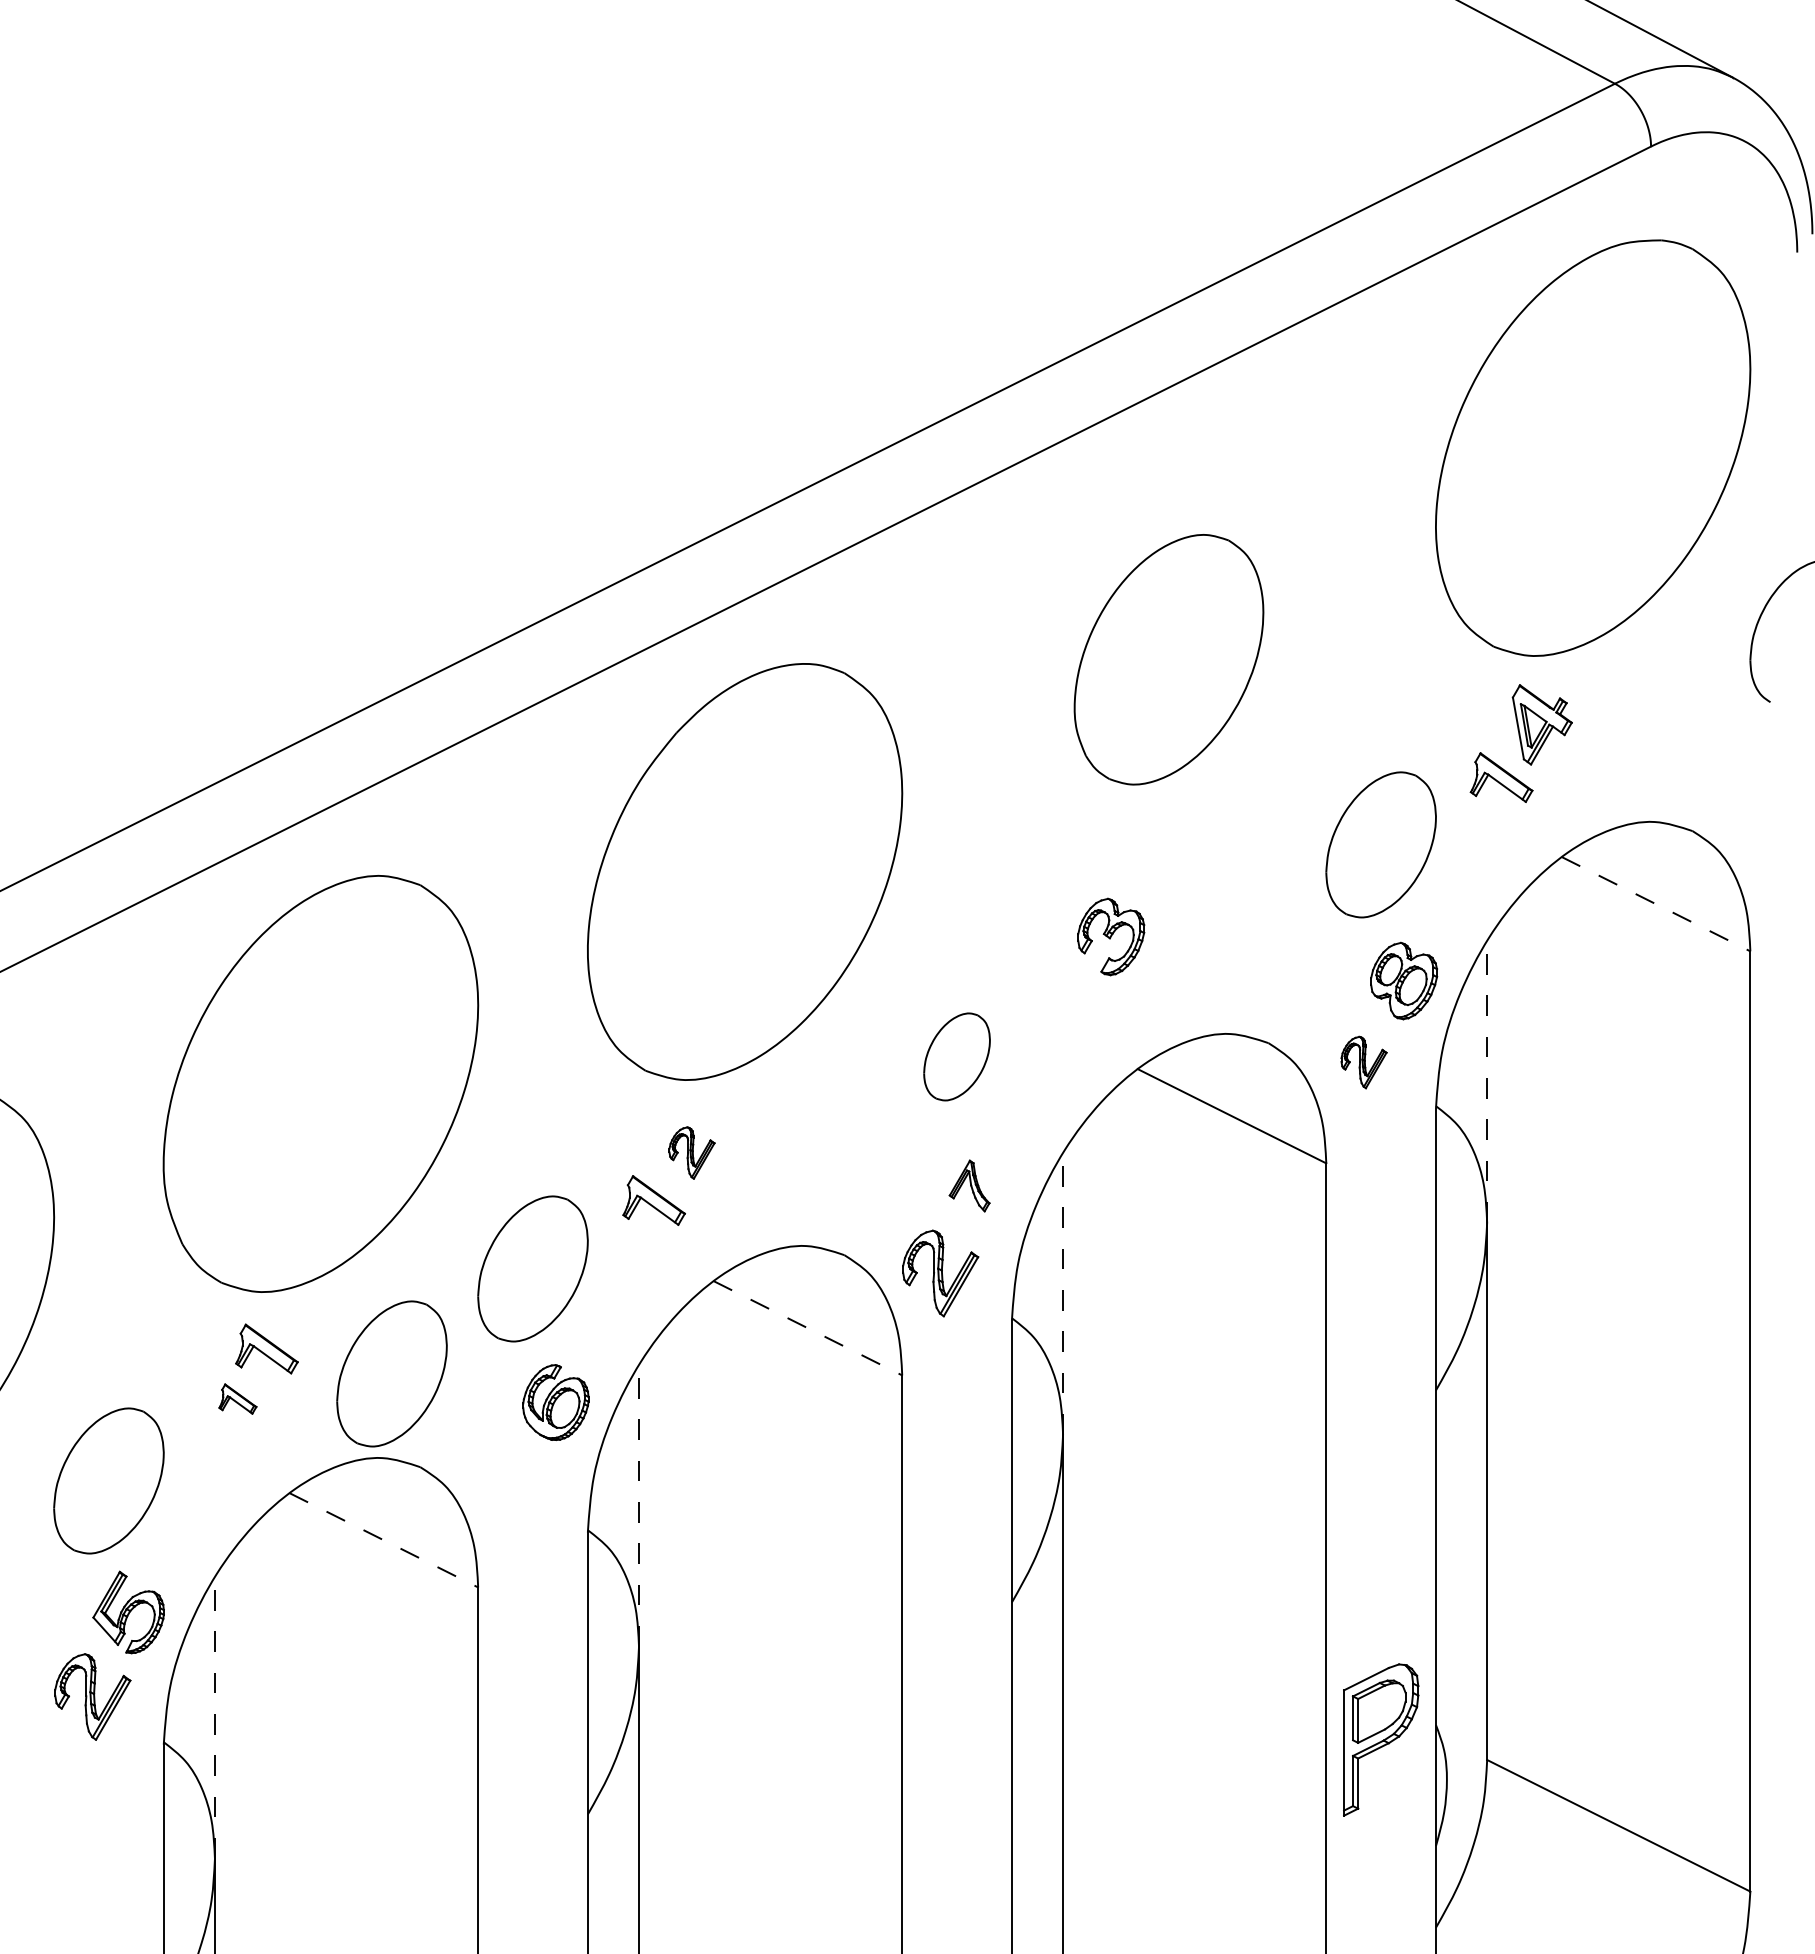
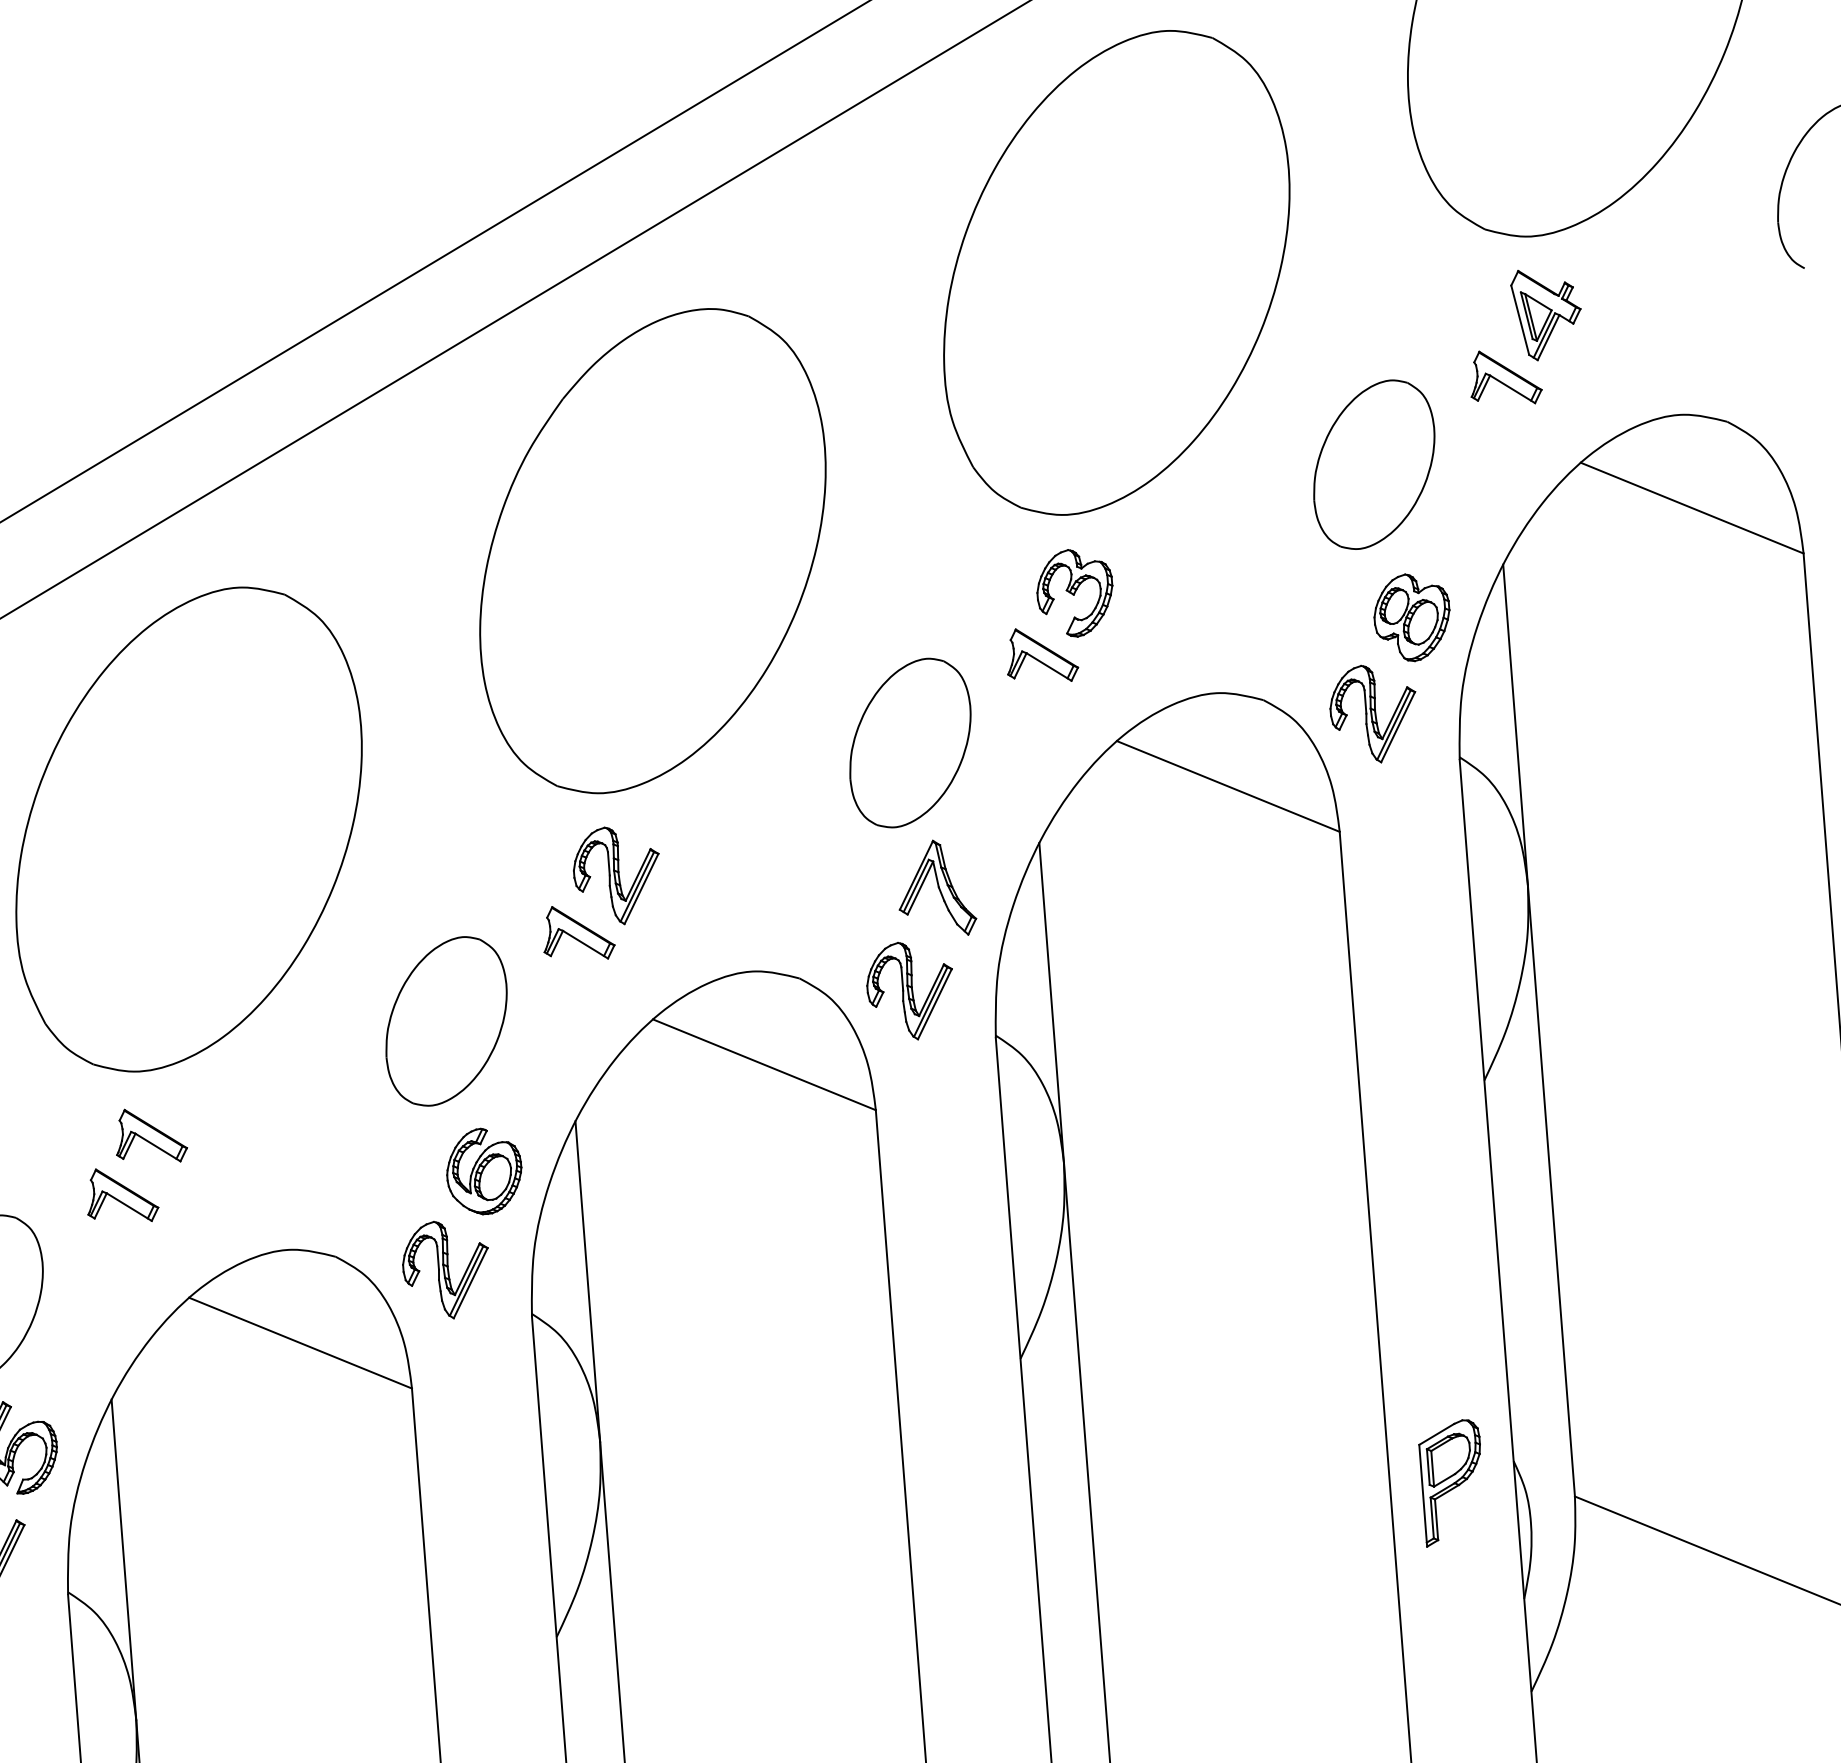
part: (1168, 659) -> (1116, 272), size x1.67
line: (1656, 904) -> (1692, 508), dashed -> solid
part: (1077, 988) -> (1041, 654), added
part: (956, 1056) -> (909, 742), size x1.67
part: (1363, 1062) -> (1373, 713), size x1.67
line: (1487, 1081) -> (1515, 724), dashed -> solid
part: (691, 1152) -> (616, 875), size x1.67
part: (969, 1185) -> (935, 888), size x1.67
line: (1063, 1293) -> (1052, 1002), dashed -> solid
line: (808, 1328) -> (765, 1065), dashed -> solid
part: (391, 1373) -> (294, 1152), removed
part: (237, 1398) -> (121, 1194), size x1.67
part: (515, 1485) -> (445, 1269), added
line: (639, 1505) -> (588, 1281), dashed -> solid
line: (384, 1540) -> (301, 1343), dashed -> solid
line: (214, 1717) -> (123, 1559), dashed -> solid
part: (1380, 1739) -> (1451, 1482), size x0.71

